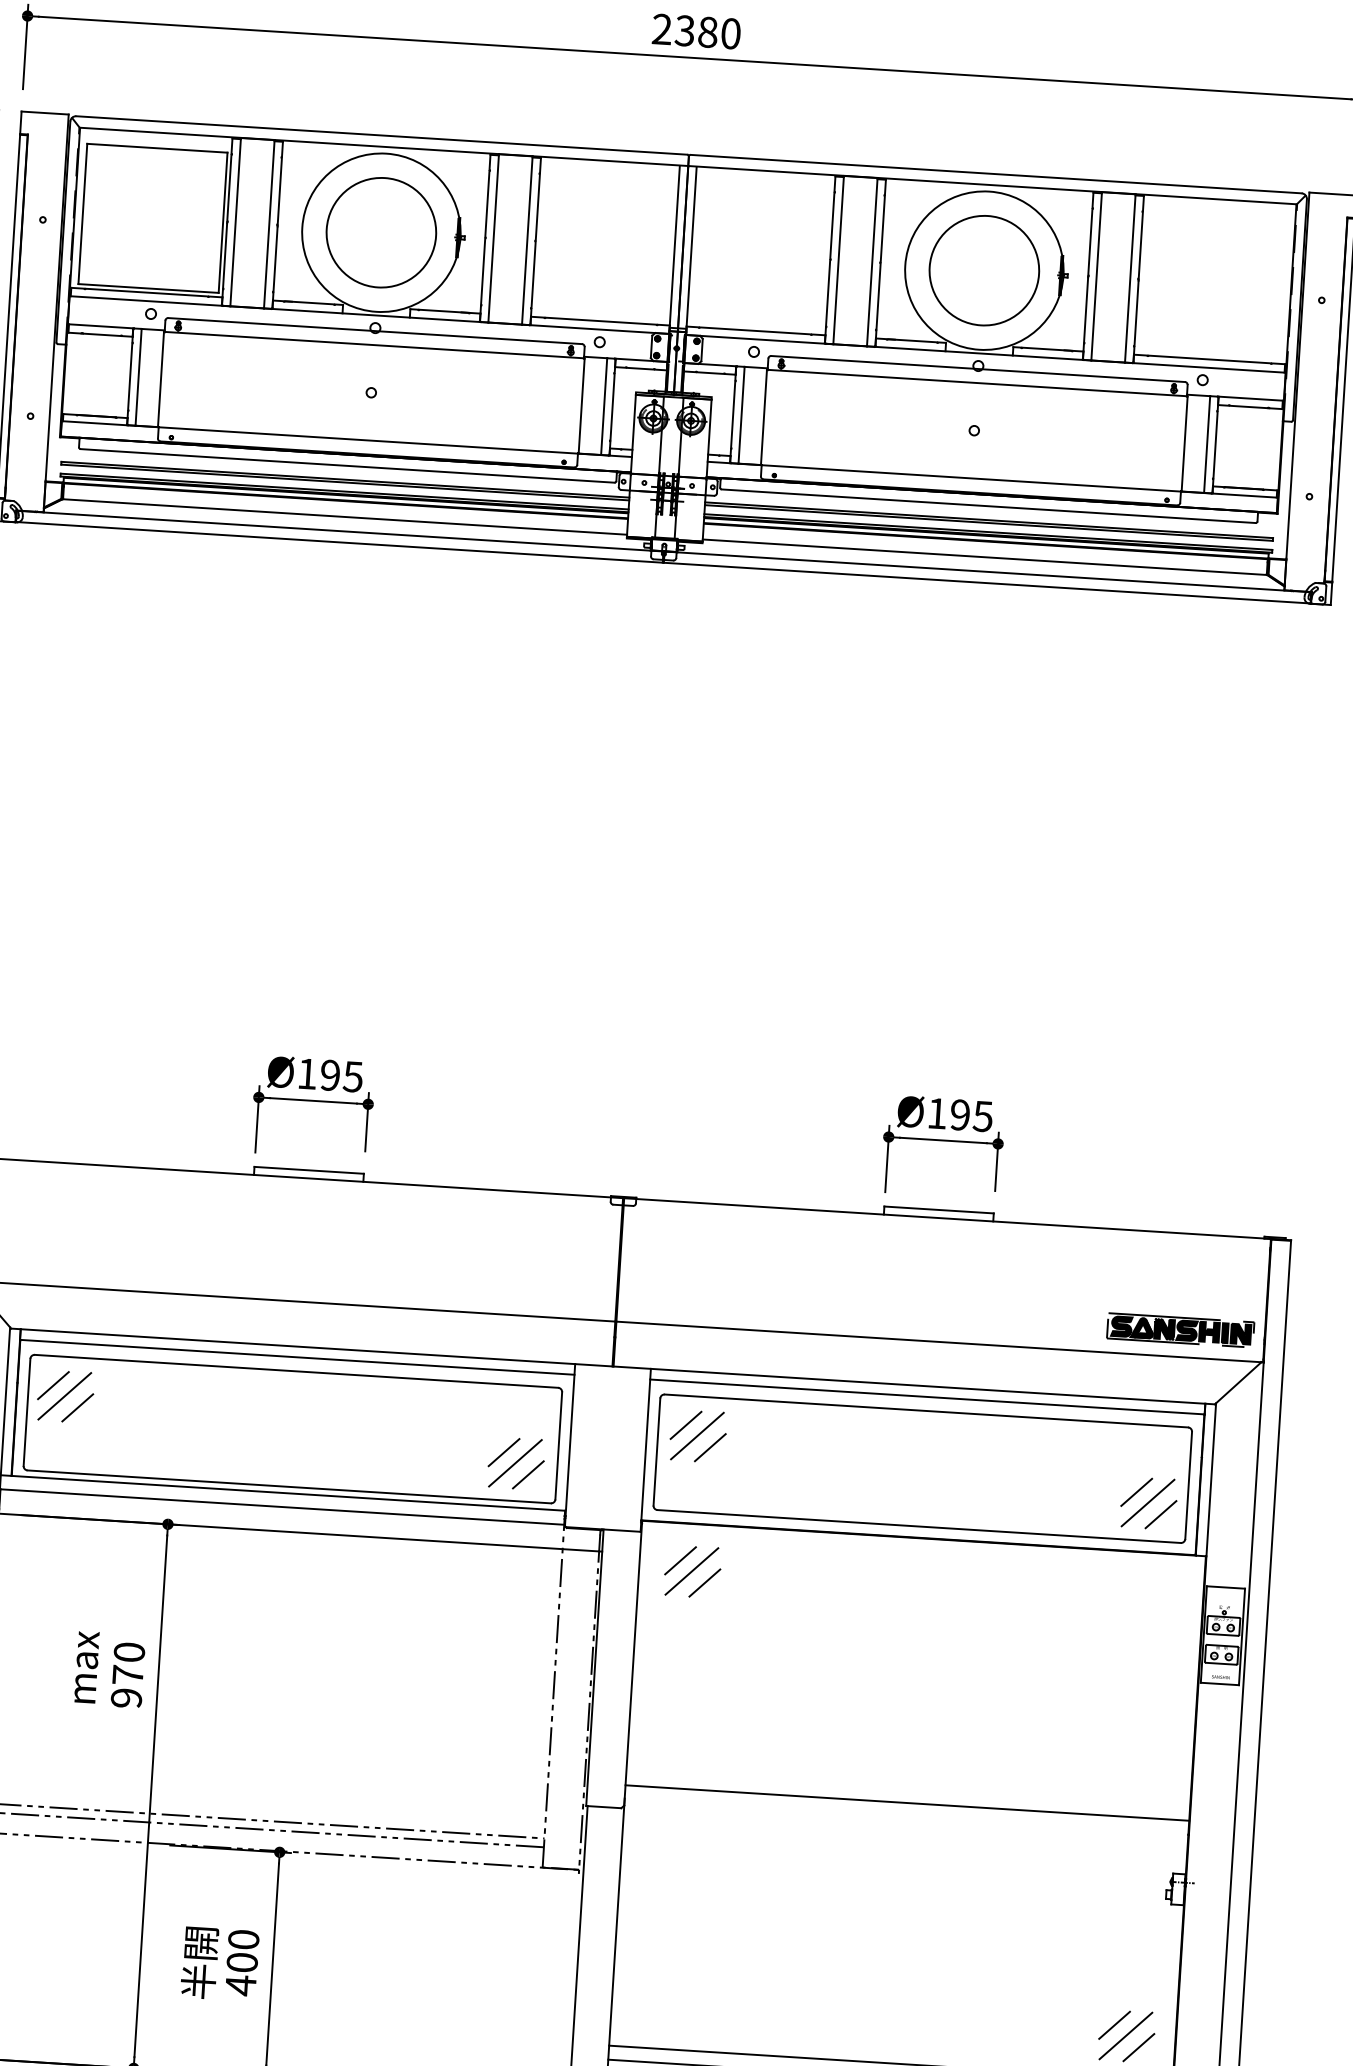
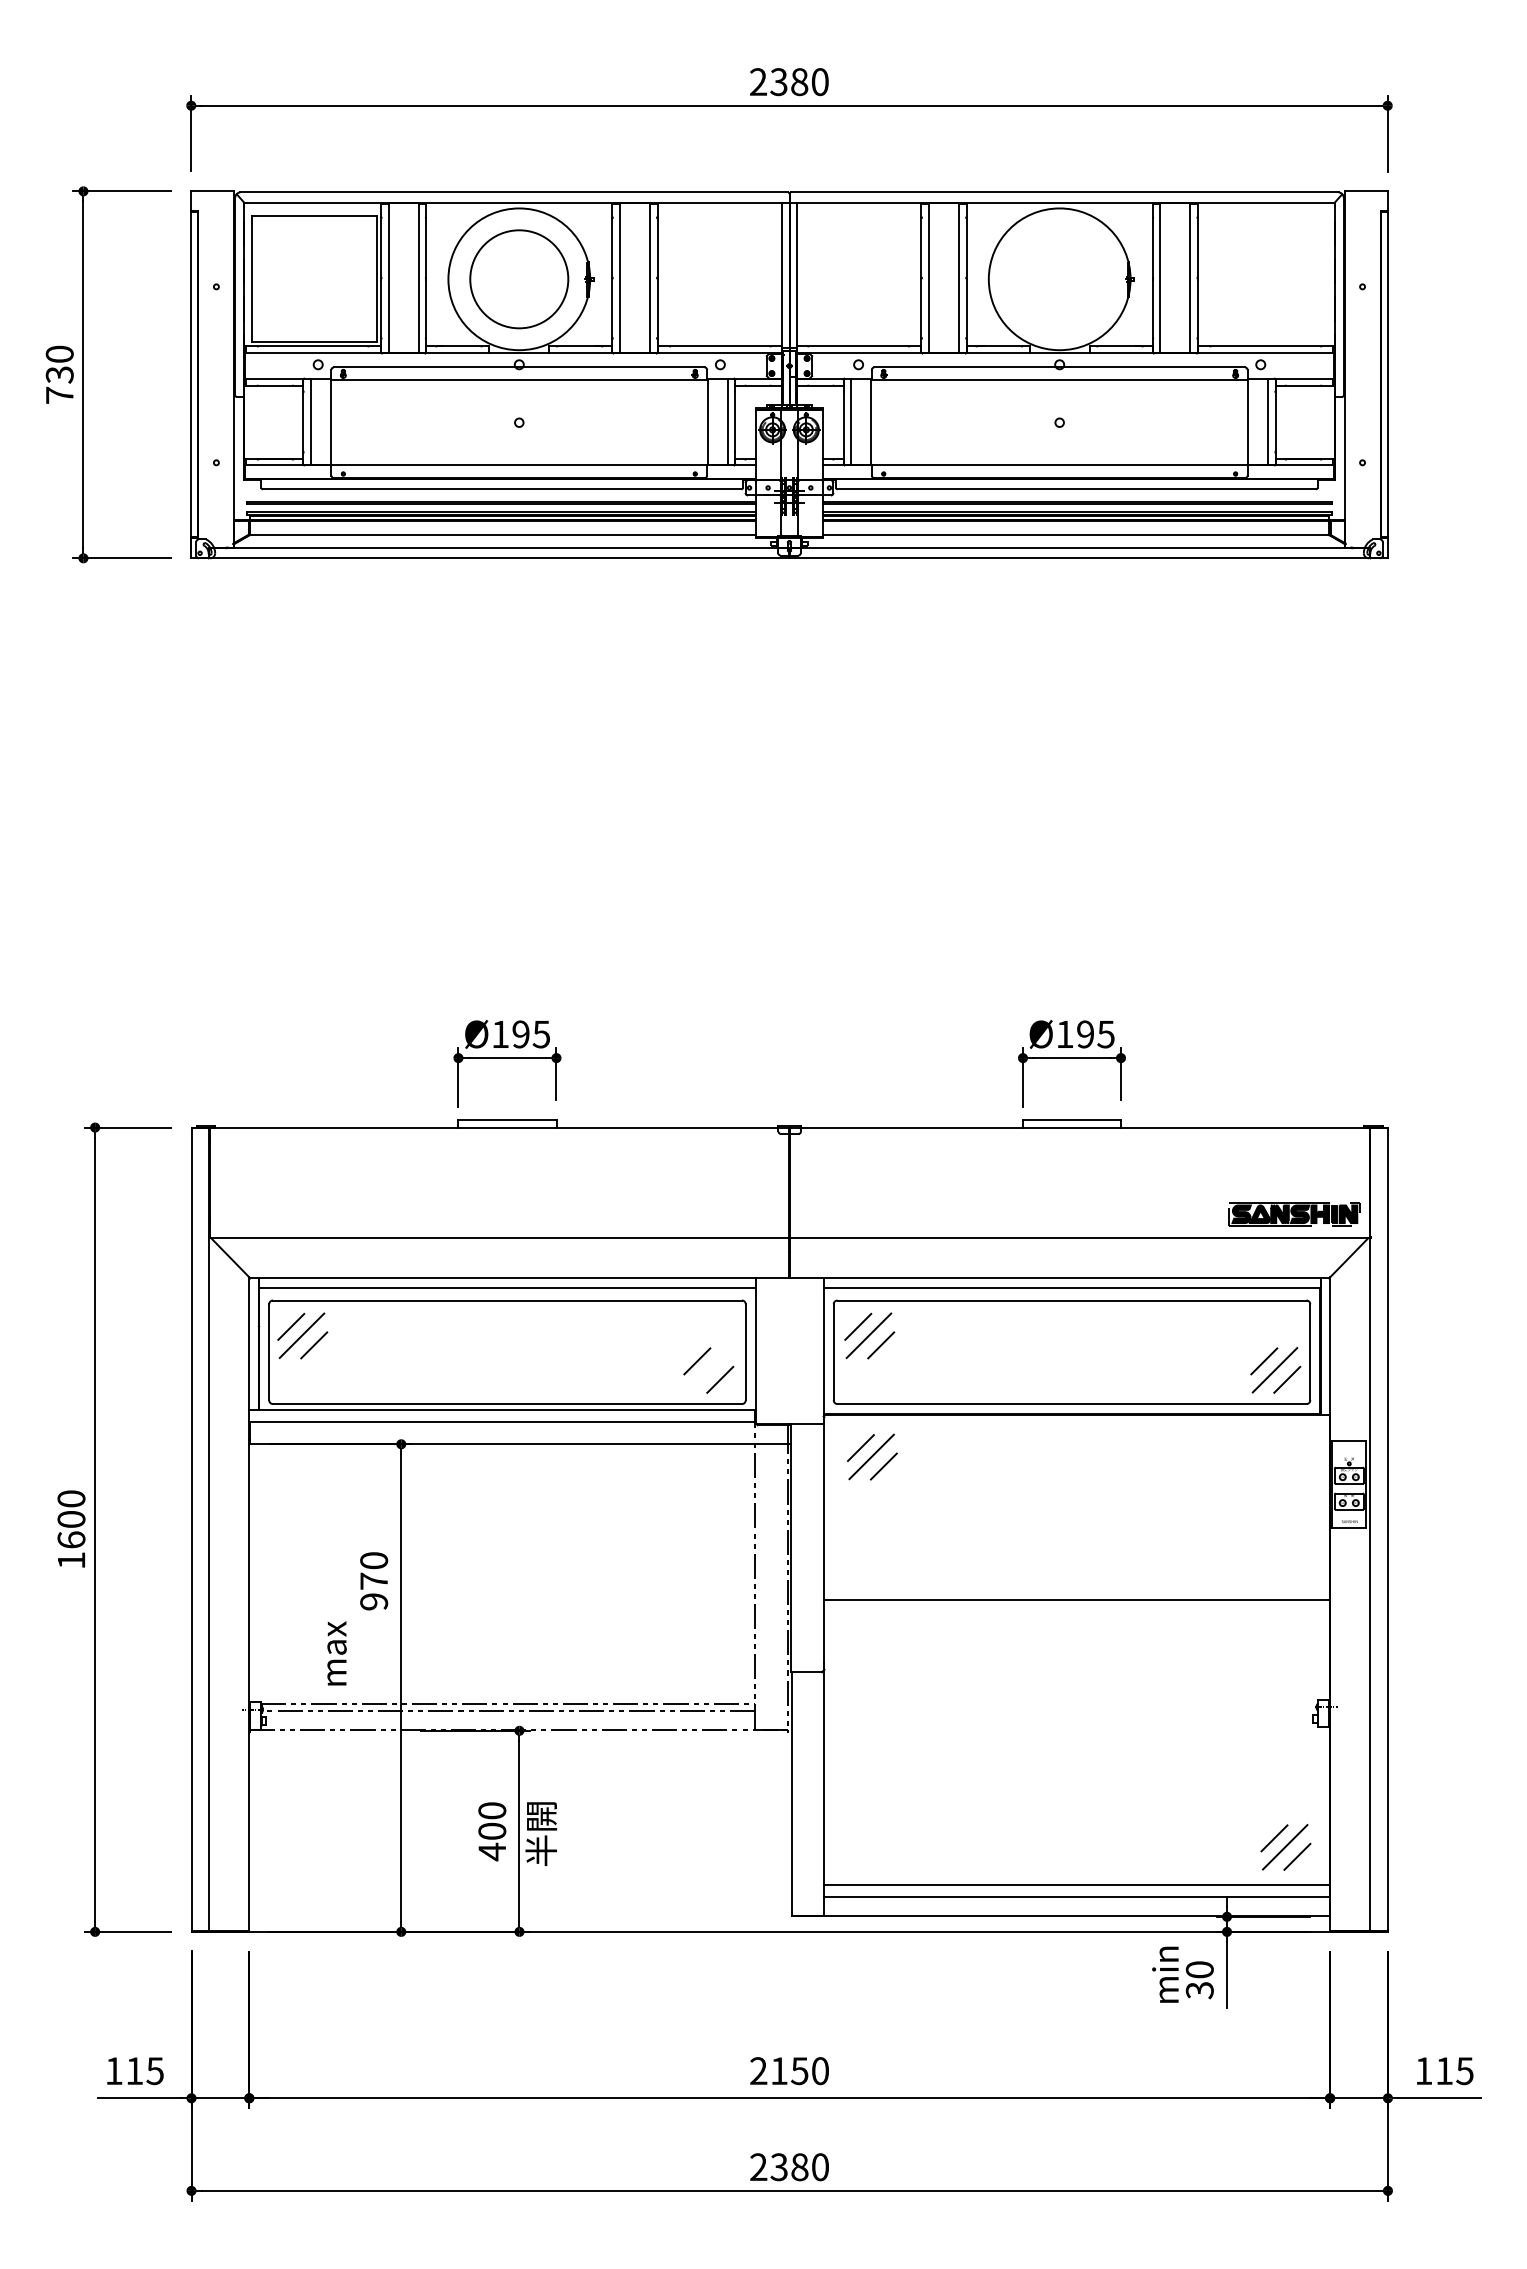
circle: (984, 270) -> (1059, 279), removed
line: (514, 1463) -> (707, 1370), removed
text: (86, 1667) -> (336, 1653), moved
line: (906, 1802) -> (1076, 1599), moved
text: (200, 1962) -> (541, 1833), moved

